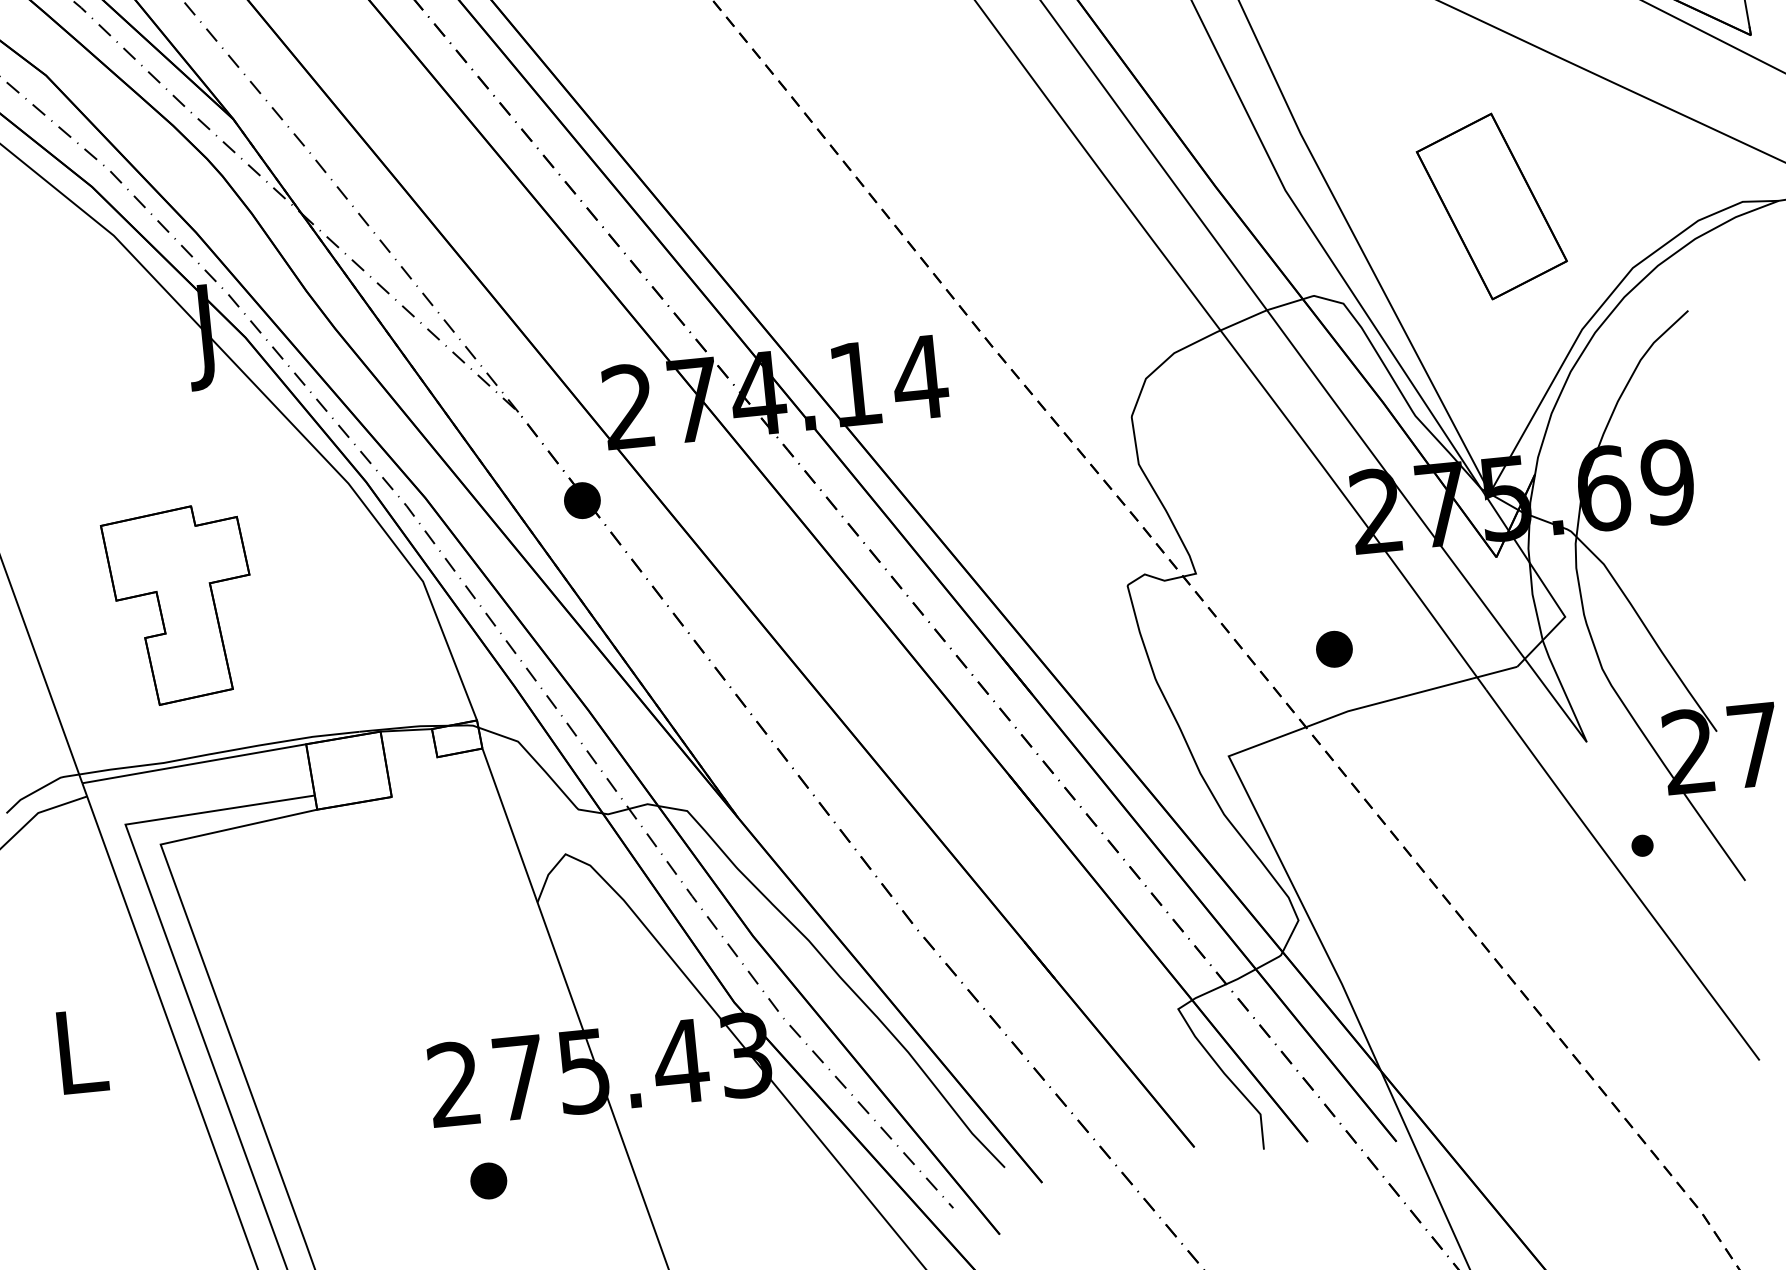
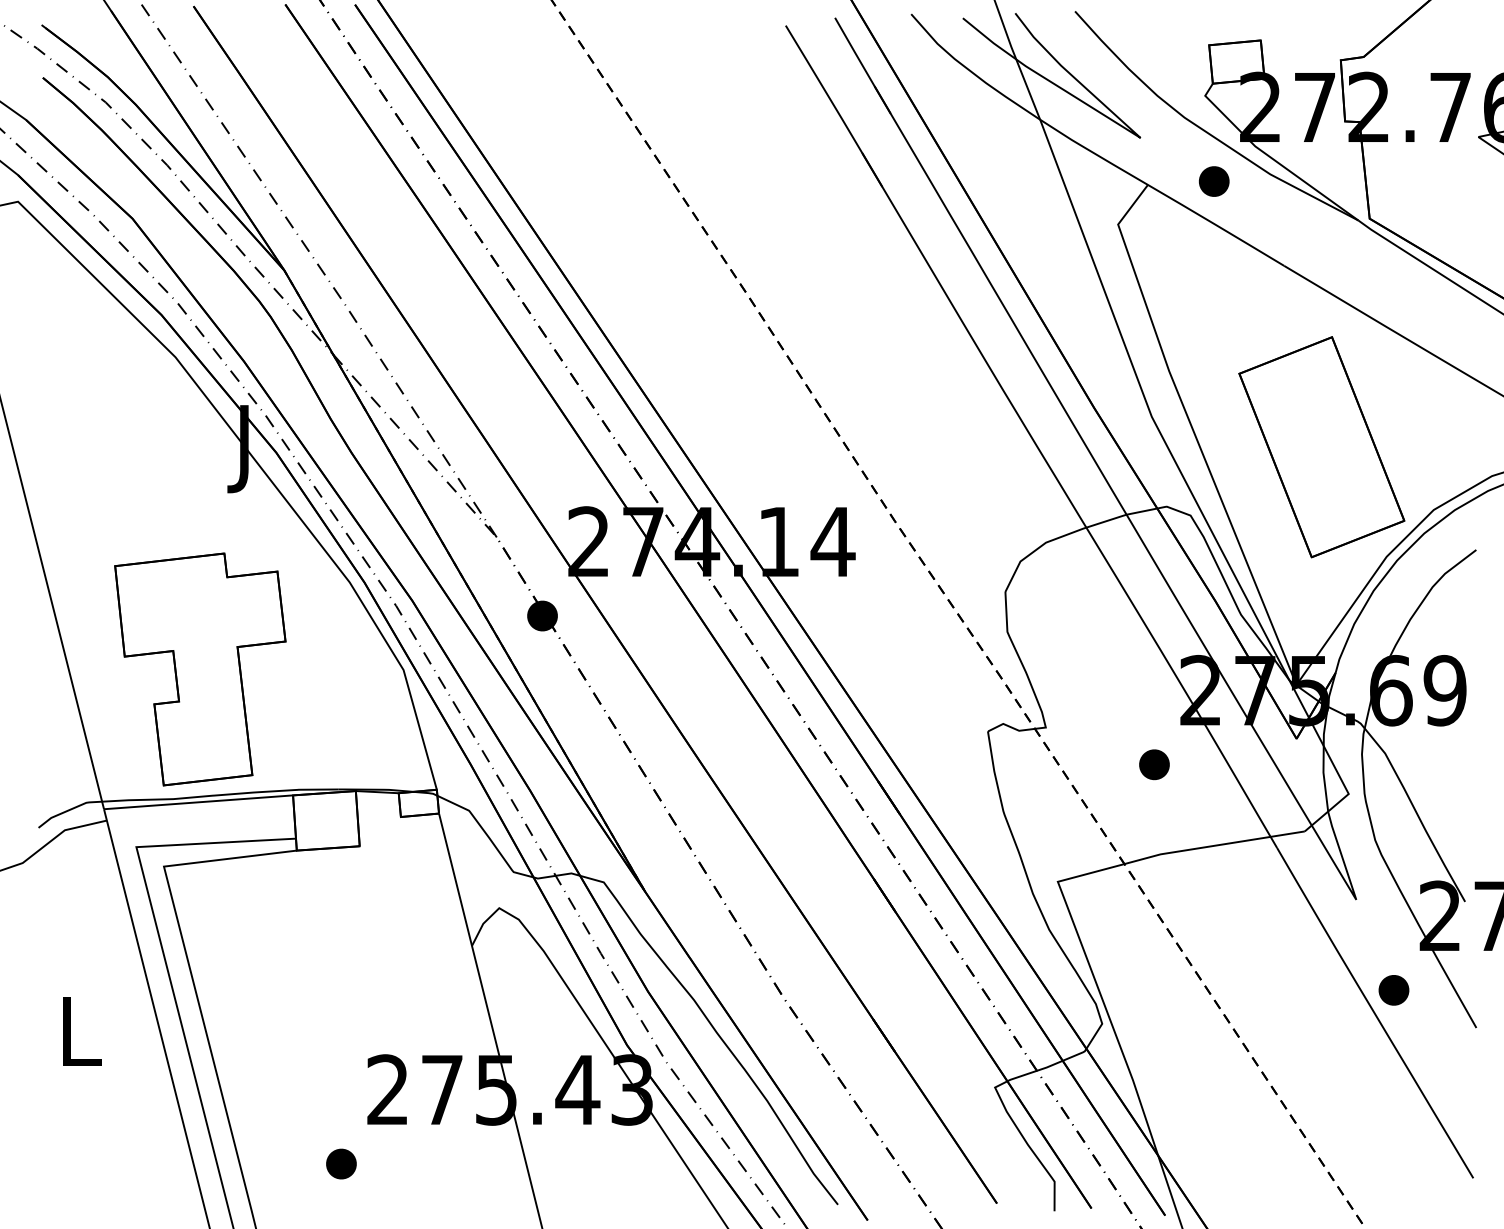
part: (1491, 206) -> (1321, 447), size x1.43
part: (180, 605) -> (200, 669), size x1.43
part: (1334, 648) -> (1154, 764), moved
part: (1641, 845) -> (1393, 990), size x1.67
part: (488, 1180) -> (341, 1163), moved

